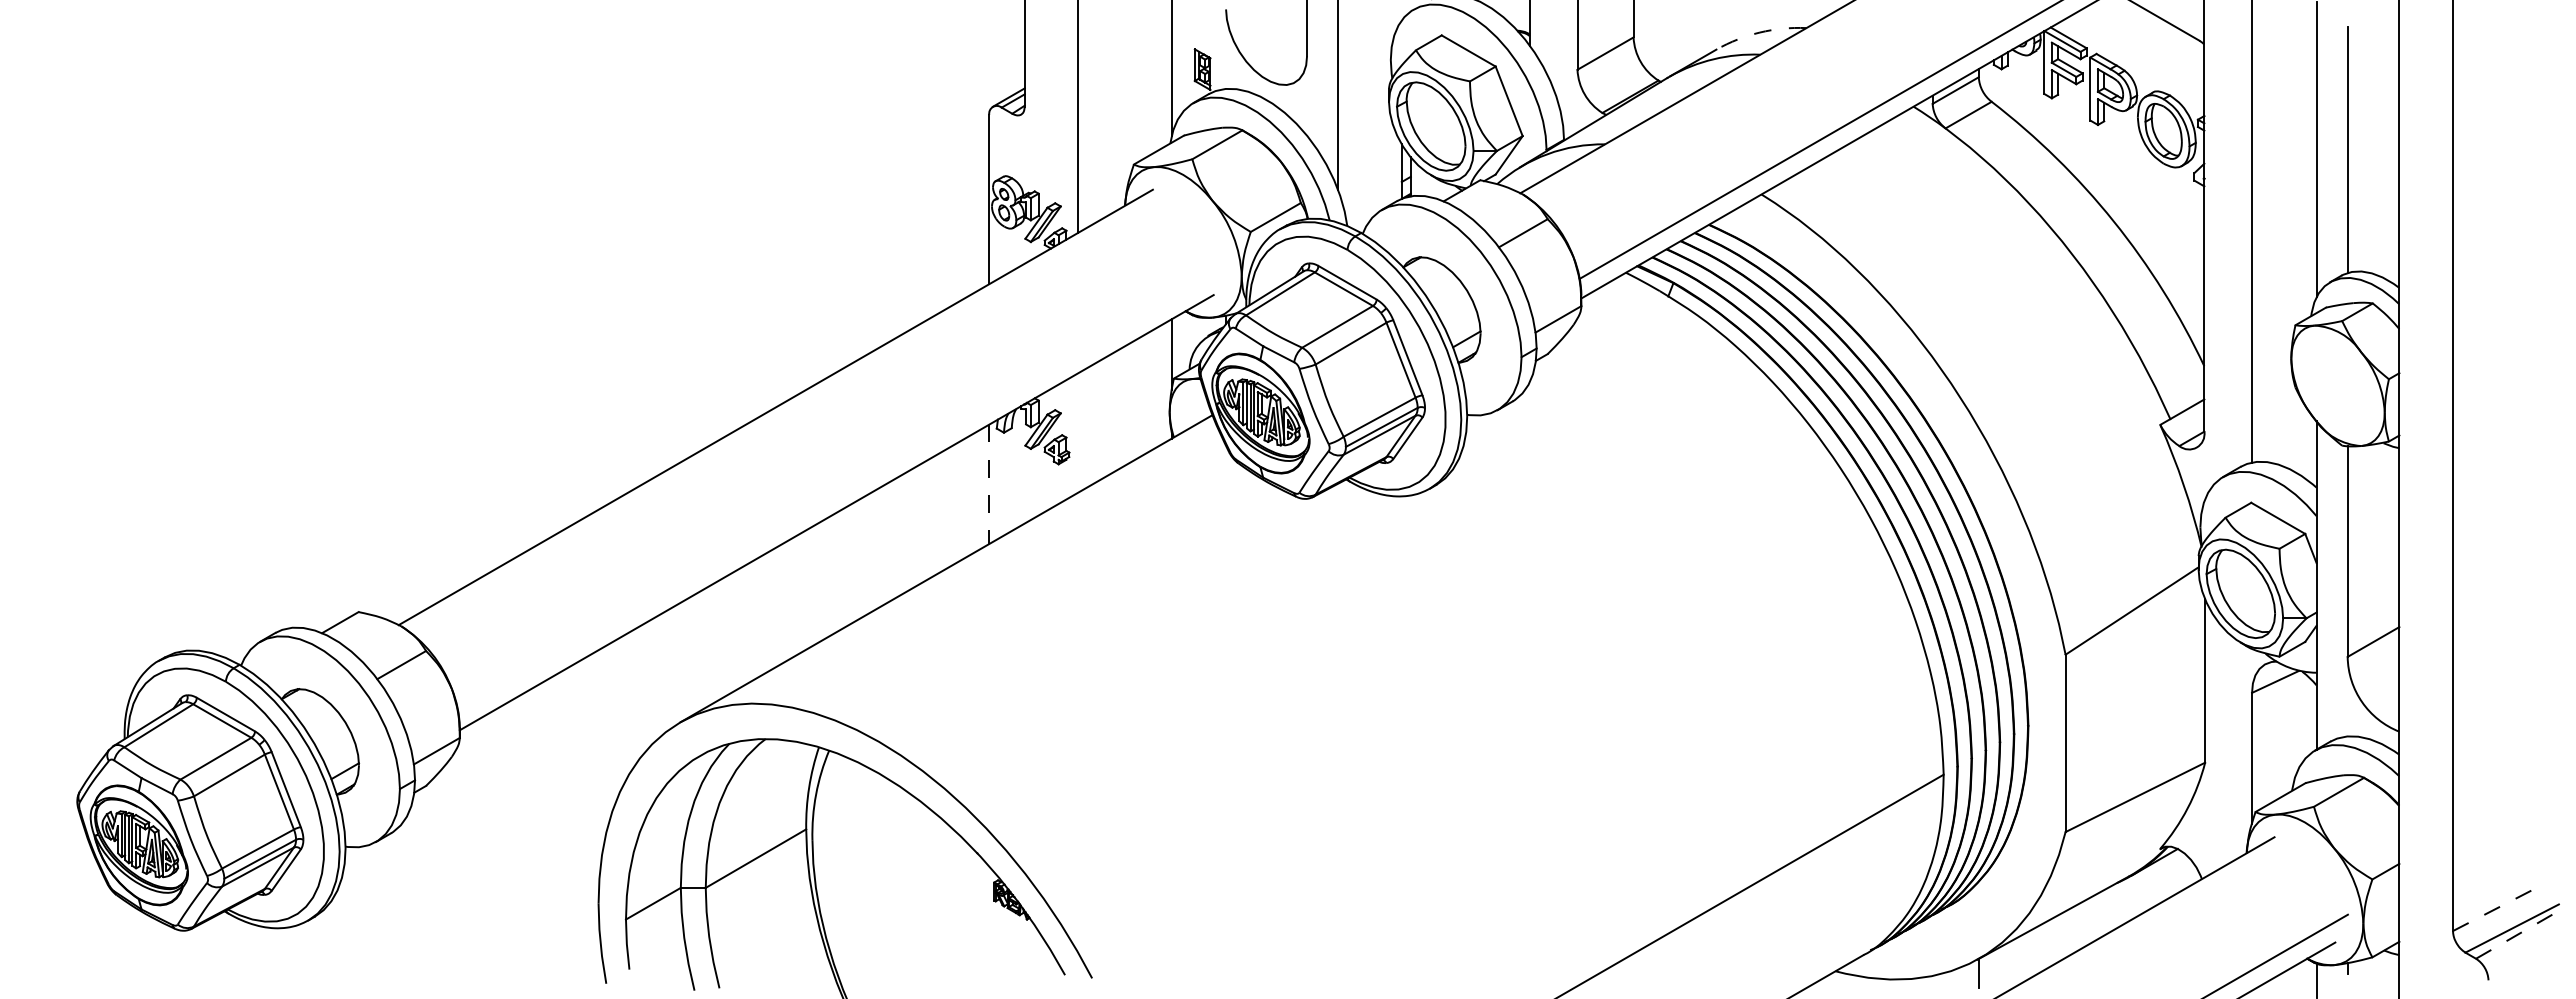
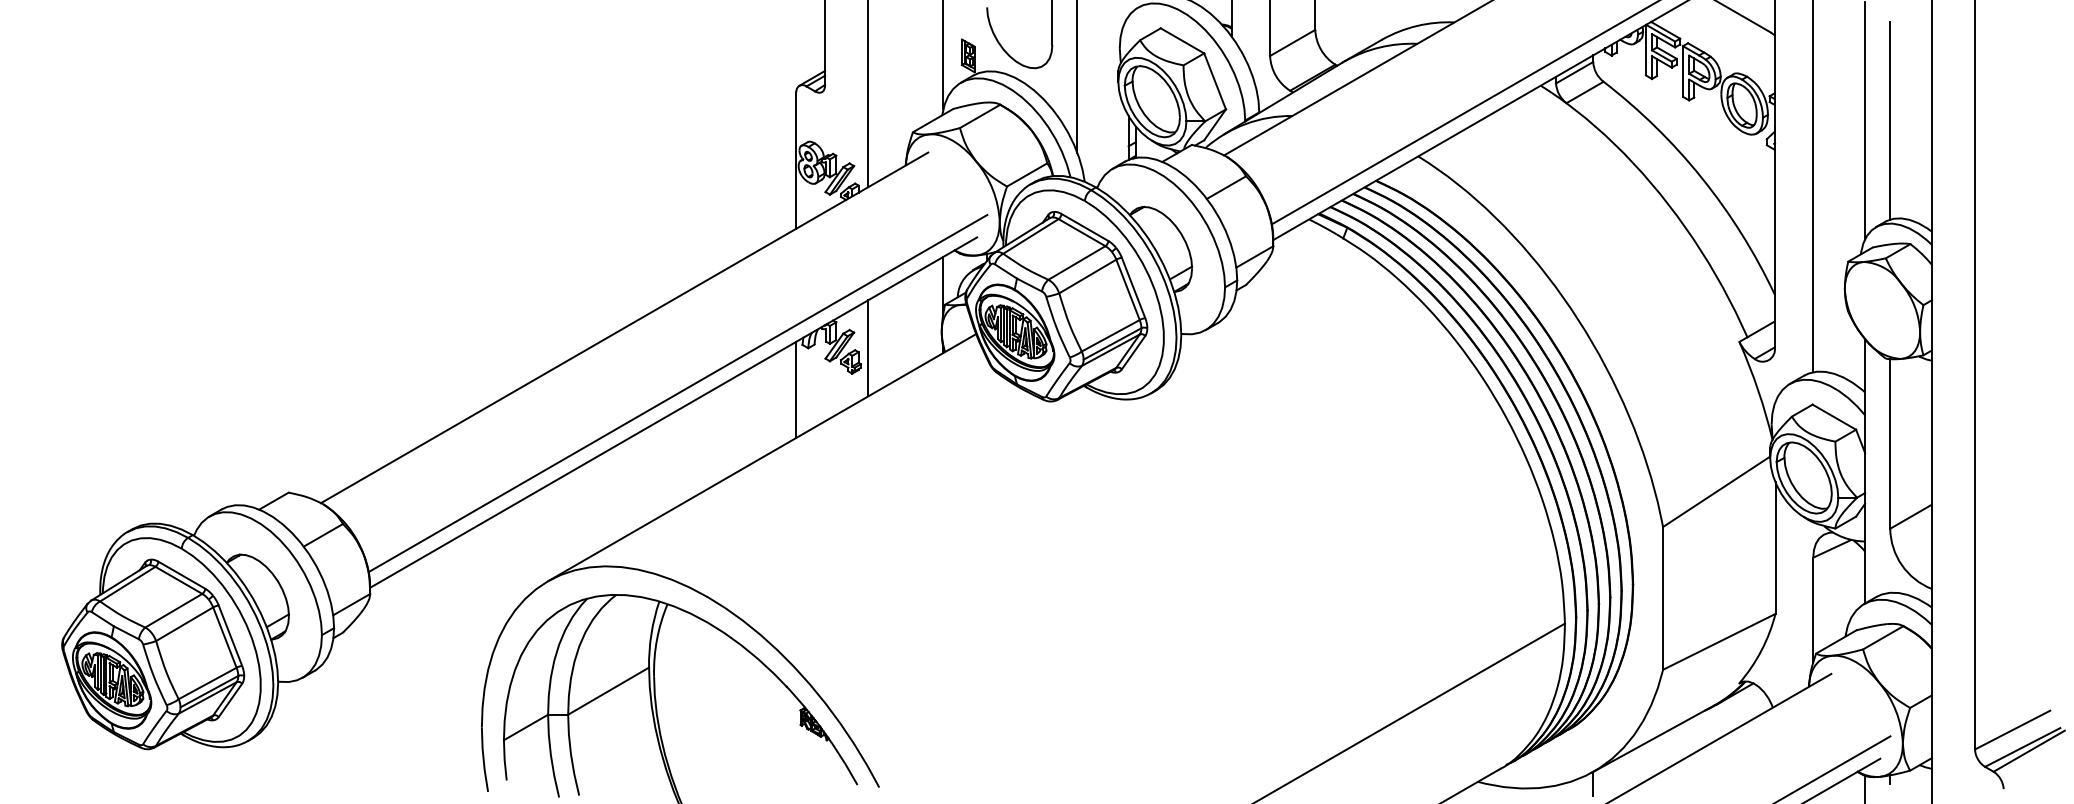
arc: (1759, 32) -> (1416, 25), dashed -> solid
line: (1078, 432) -> (868, 348), added
line: (989, 484) -> (796, 389), dashed -> solid
line: (842, 488) -> (678, 393), added
line: (2499, 906) -> (2012, 729), dashed -> solid
line: (2520, 932) -> (2029, 750), dashed -> solid

